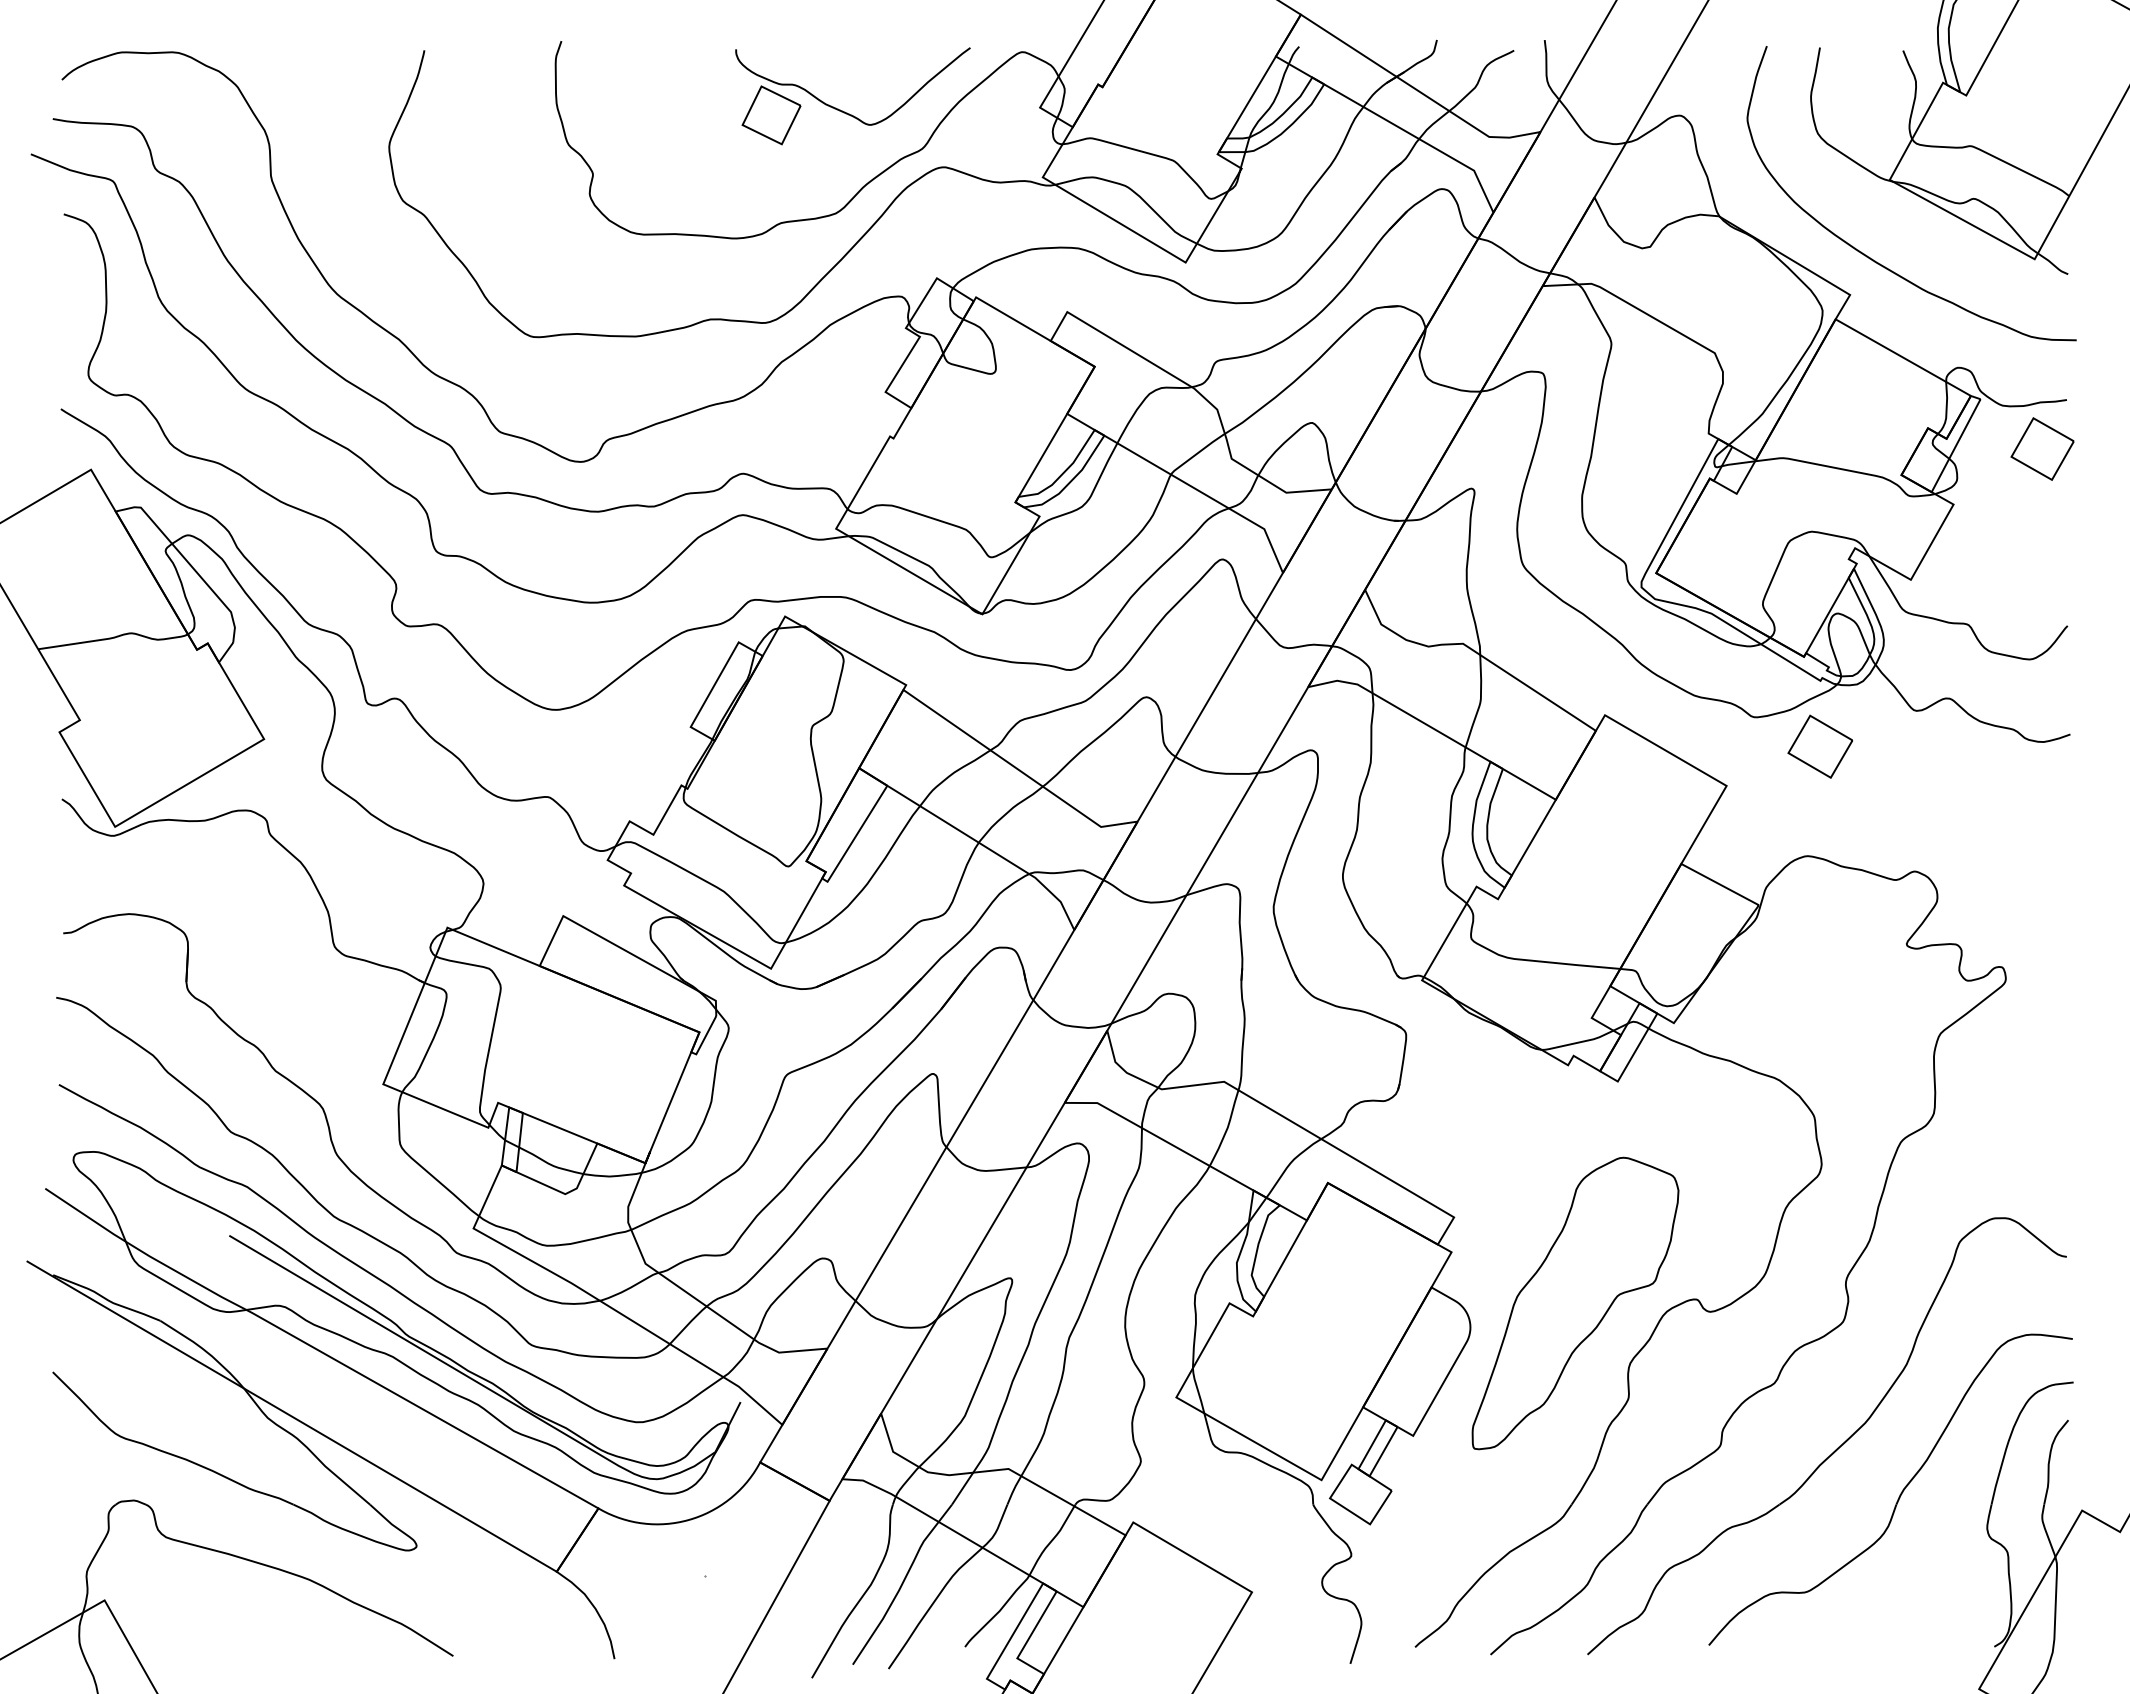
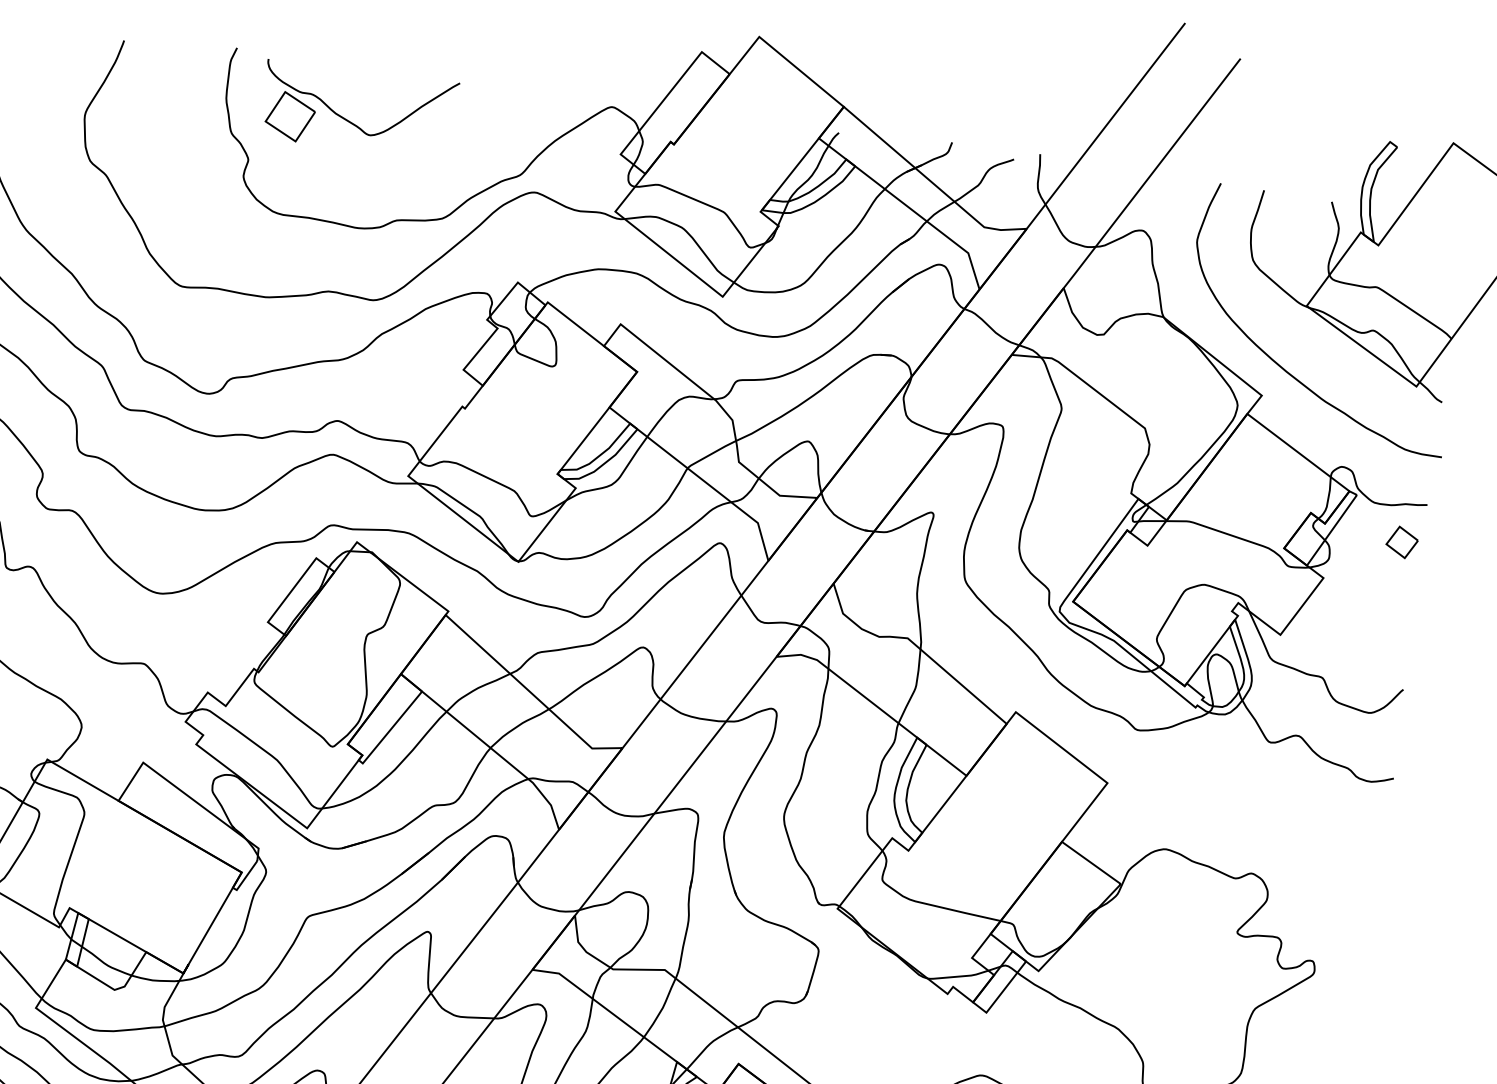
part: (847, 112) -> (352, 122), moved
part: (2042, 448) -> (1402, 541), size x0.6
part: (1819, 746) -> (1187, 761), removed

